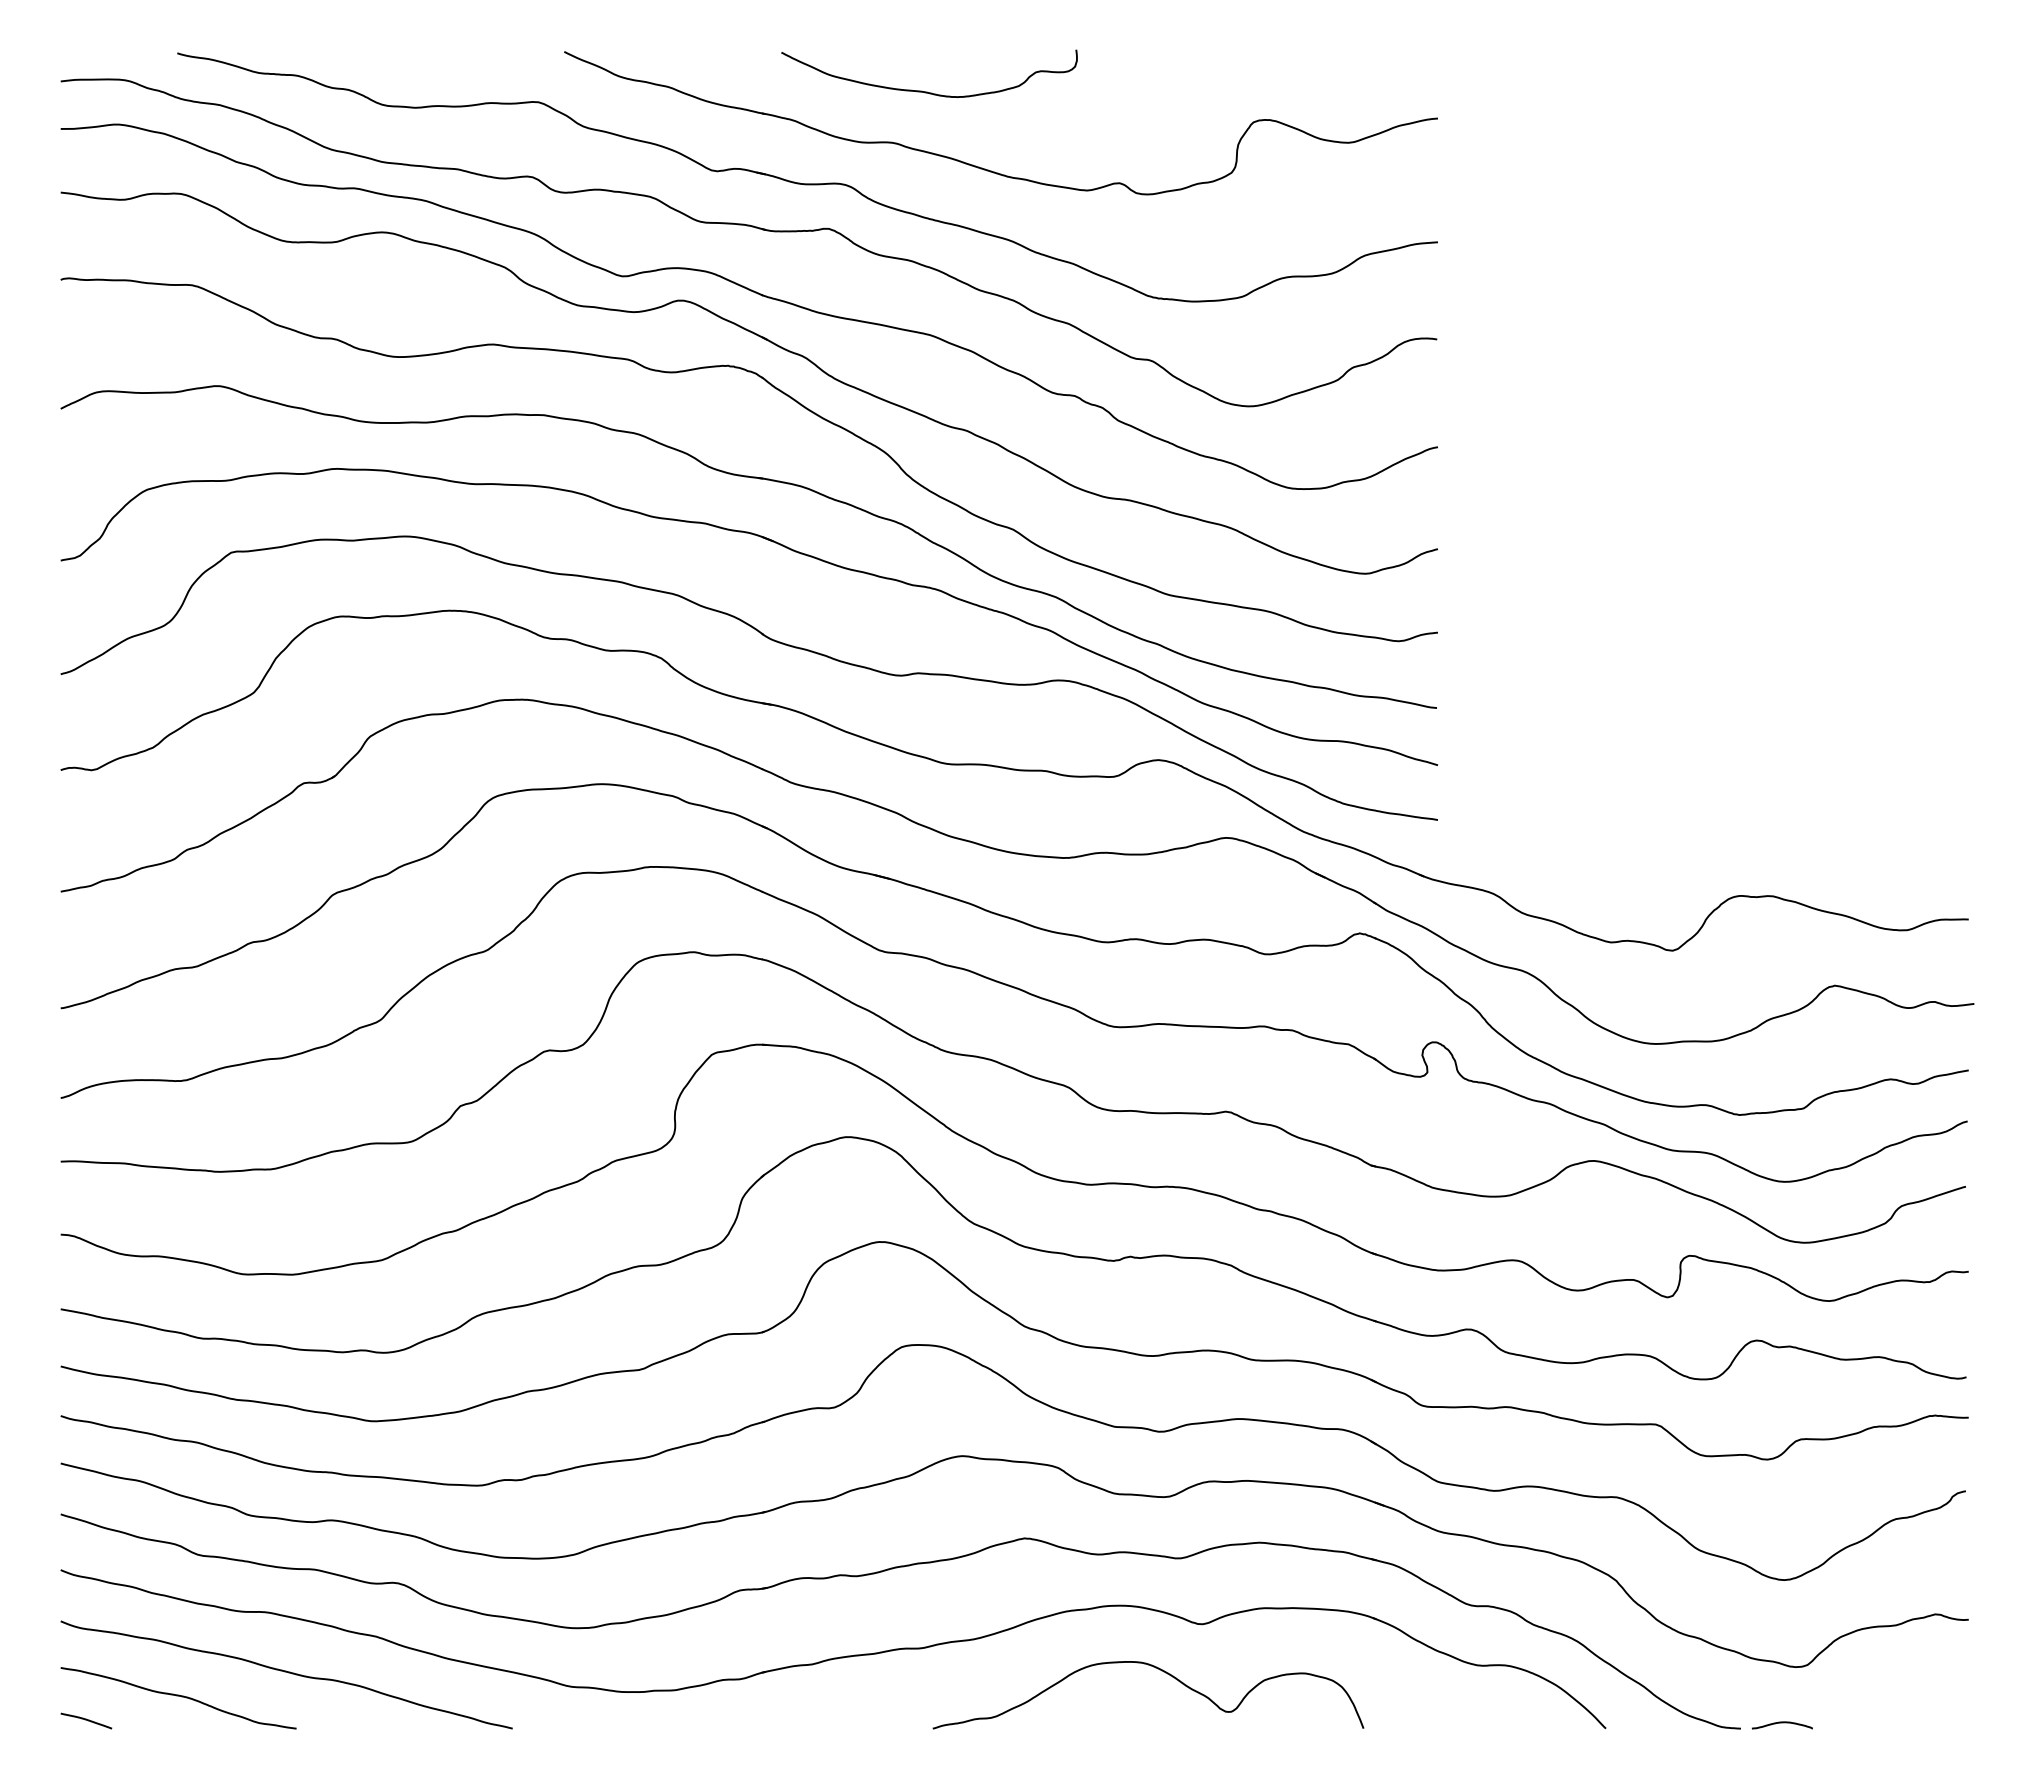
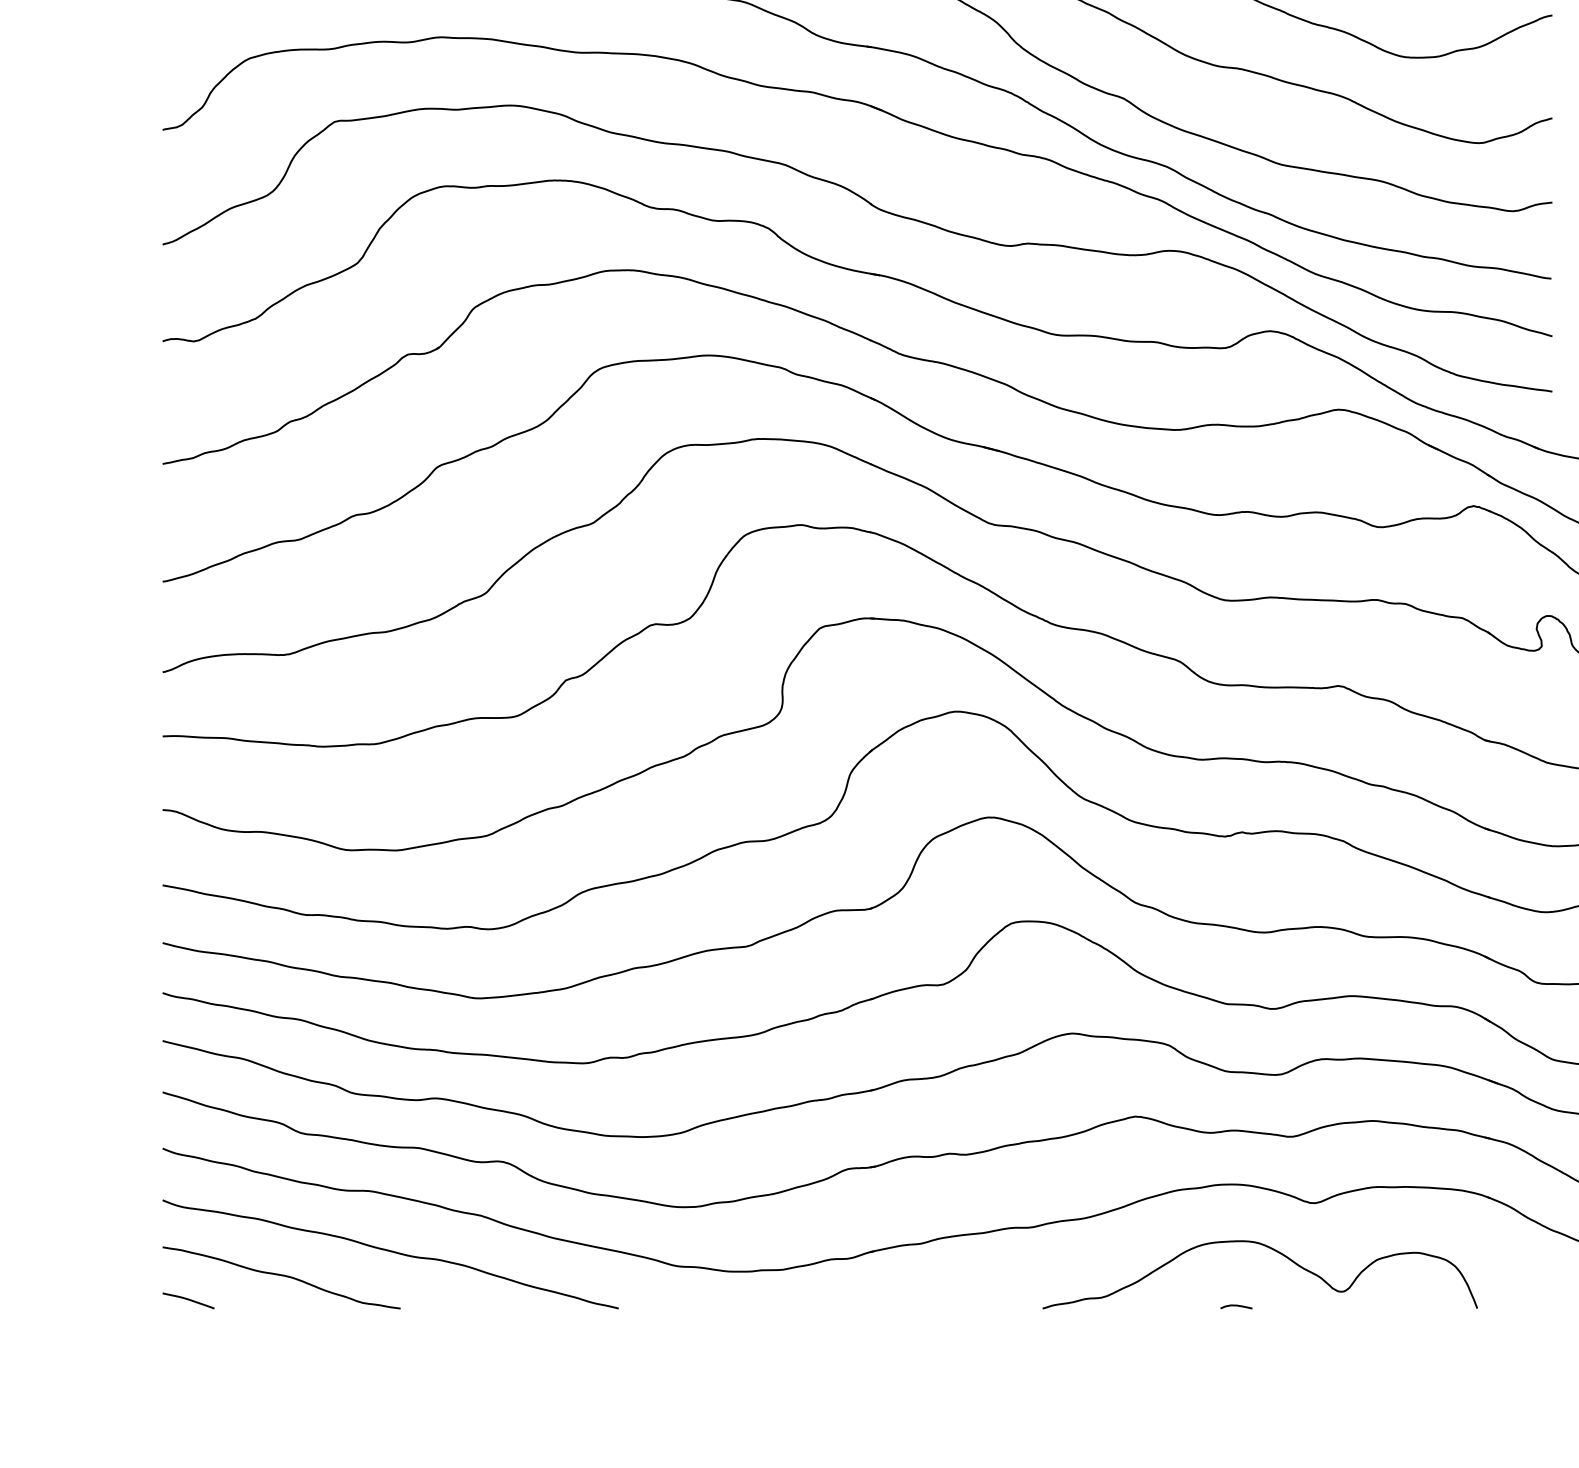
curve: (1124, 1726) -> (1236, 1306), added

